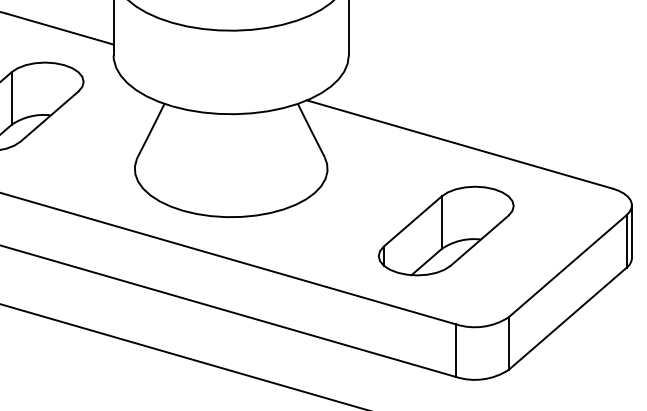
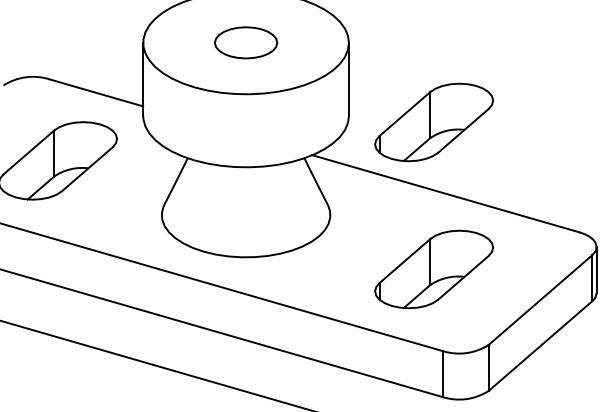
part: (445, 62) -> (433, 122), added

